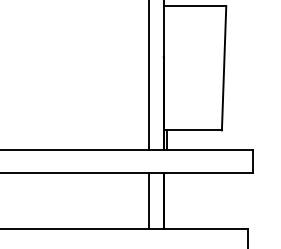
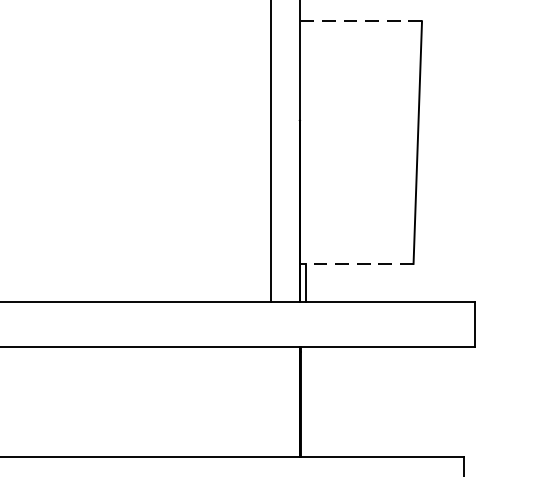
line: (194, 6) -> (359, 21), solid -> dashed
line: (192, 130) -> (355, 264), solid -> dashed
line: (149, 200) -> (271, 401), removed

